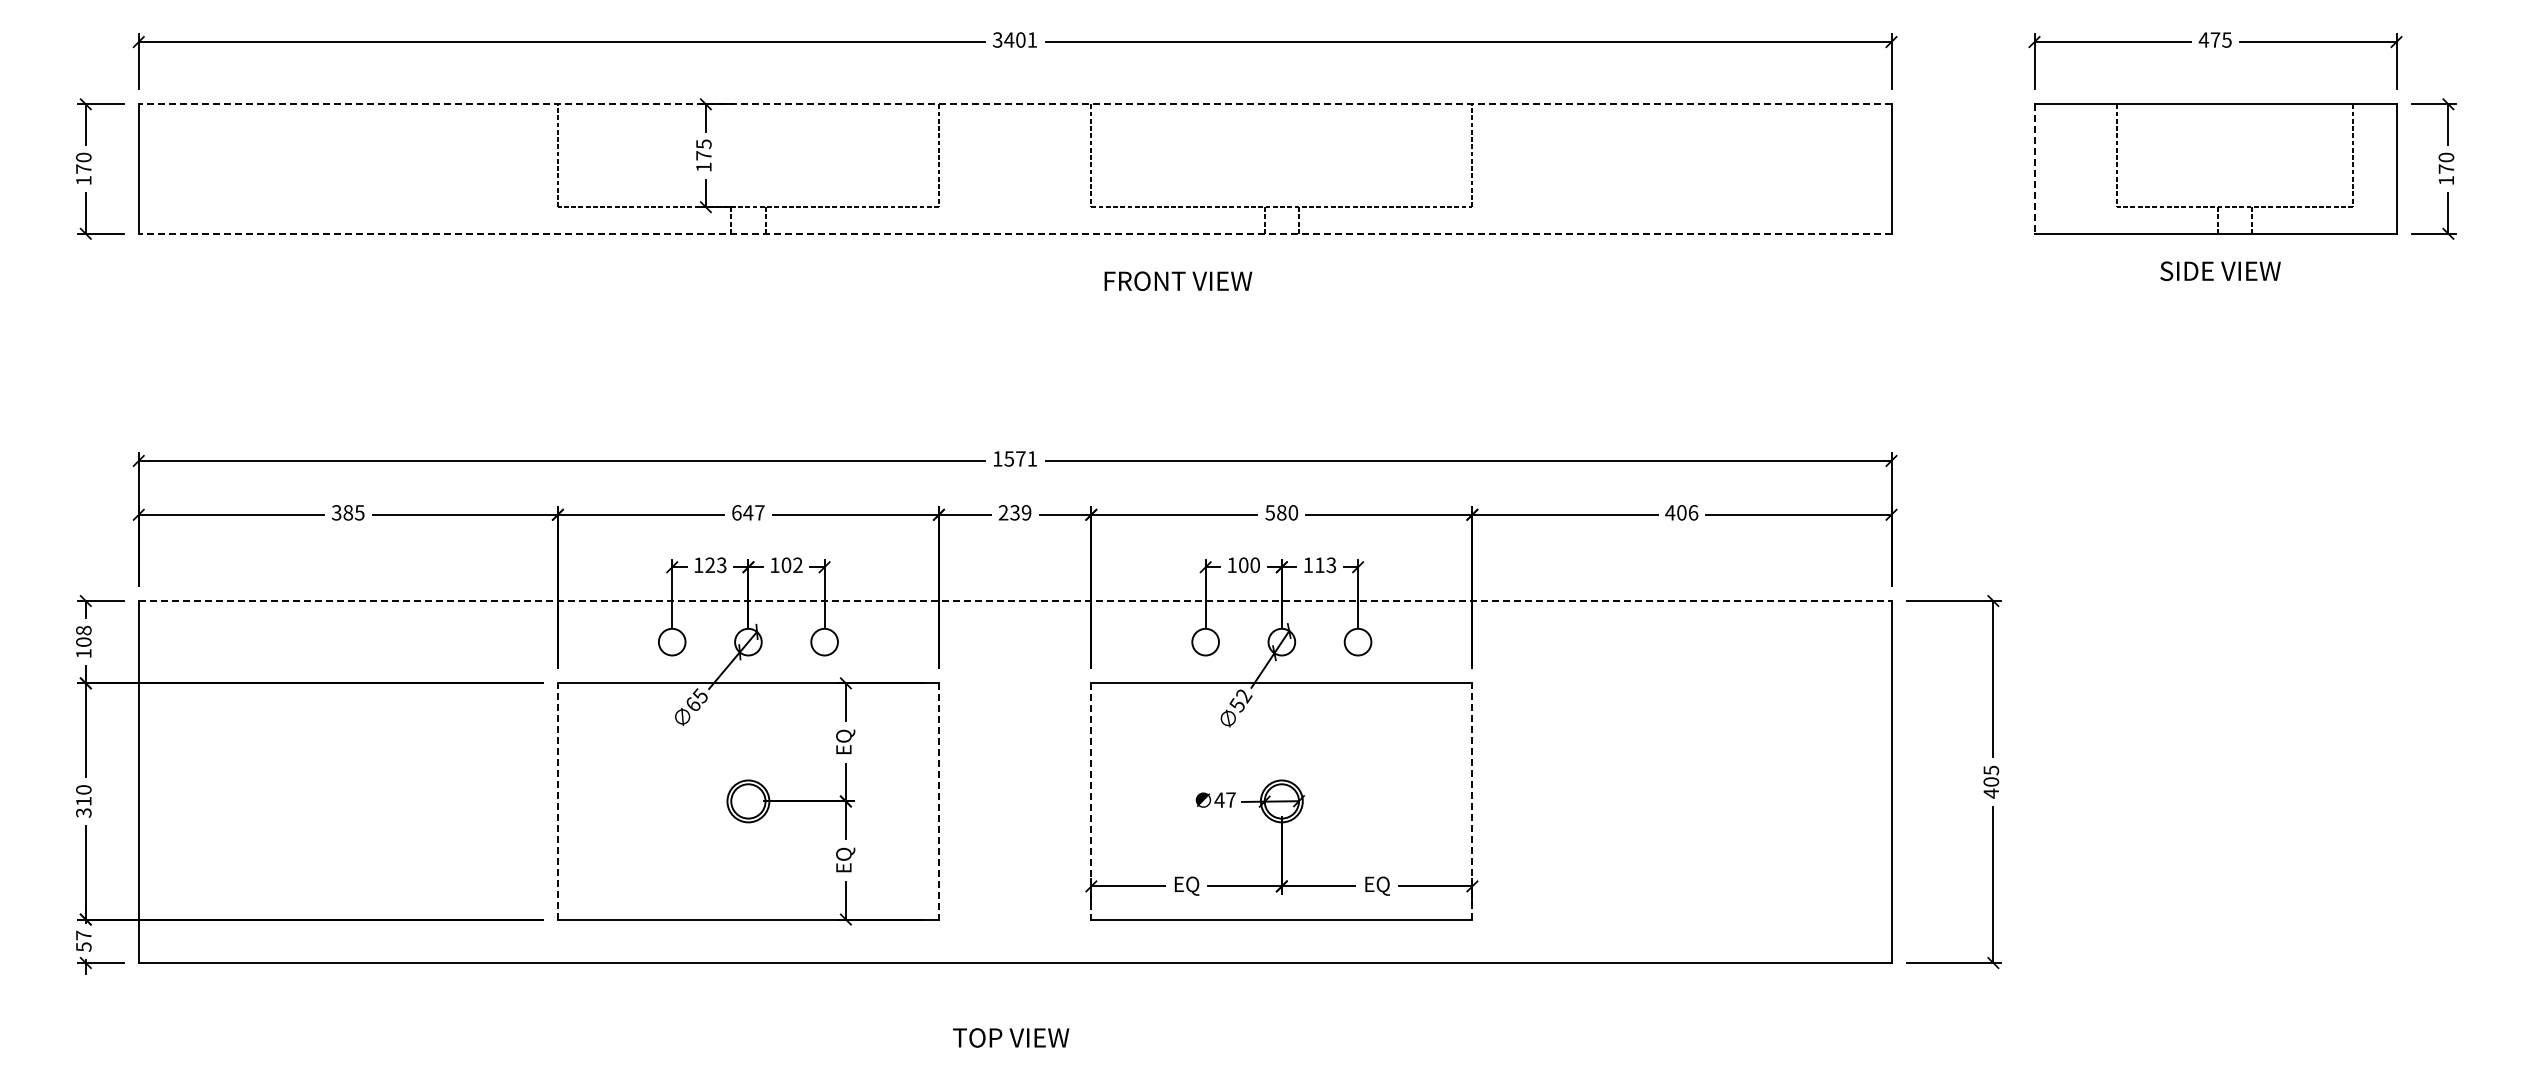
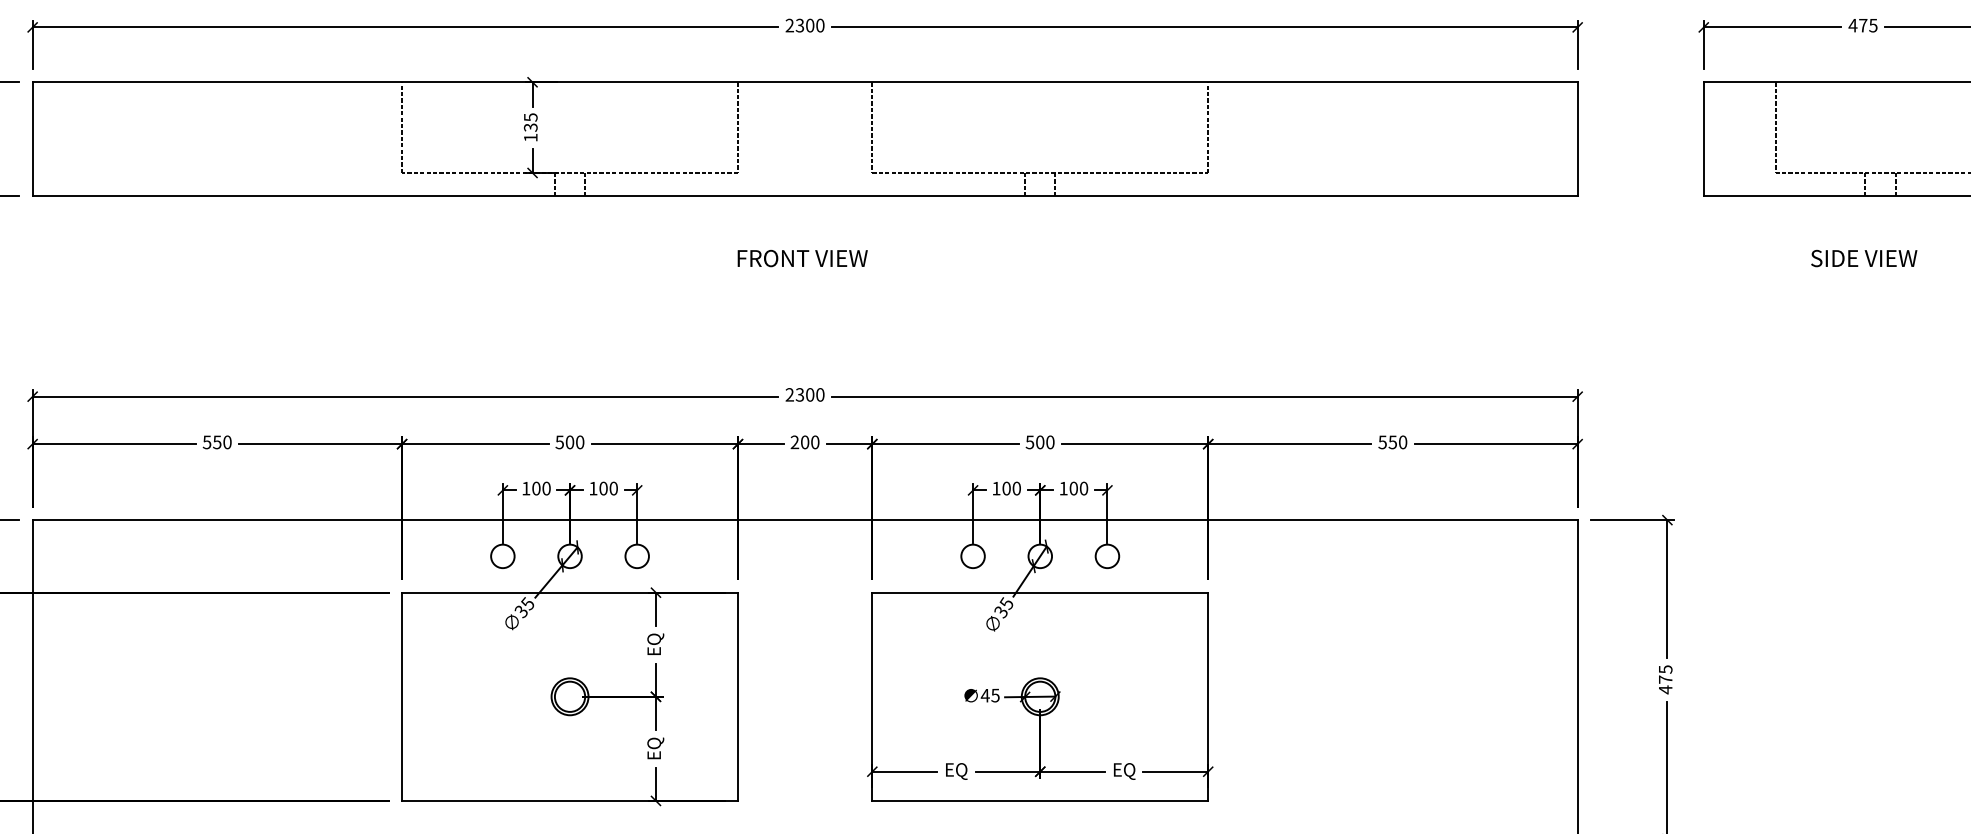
text: (1014, 39) -> (804, 25), 3401 -> 2300
line: (1014, 104) -> (804, 82), dashed -> solid
text: (703, 155) -> (530, 127), 175 -> 135
line: (2034, 169) -> (1703, 139), dashed -> solid
line: (1014, 233) -> (804, 196), dashed -> solid
text: (2220, 271) -> (1864, 258), moved
text: (1178, 280) -> (802, 257), moved
text: (1015, 458) -> (805, 394), 1571 -> 2300
text: (348, 512) -> (217, 442), 385 -> 550
text: (747, 512) -> (569, 442), 647 -> 500
text: (1020, 512) -> (809, 442), 239 -> 200
text: (1281, 512) -> (1039, 442), 580 -> 500
text: (1681, 512) -> (1392, 442), 406 -> 550
text: (715, 565) -> (541, 488), 123 -> 100
text: (797, 565) -> (613, 488), 102 -> 100
text: (1325, 565) -> (1078, 488), 113 -> 100
line: (1015, 601) -> (805, 520), dashed -> solid
text: (1240, 697) -> (1003, 605), 52 -> 35
text: (692, 704) -> (520, 611), 65 -> 35
text: (1991, 781) -> (1665, 679), 405 -> 475
text: (1230, 799) -> (994, 695), 47 -> 45
line: (557, 800) -> (401, 695), dashed -> solid
line: (1472, 800) -> (1208, 695), dashed -> solid
line: (938, 801) -> (737, 696), dashed -> solid
line: (1091, 801) -> (872, 696), dashed -> solid

